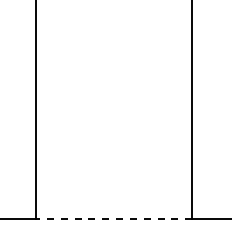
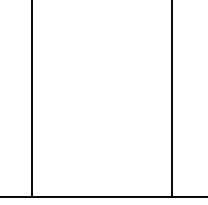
line: (113, 219) -> (101, 197), dashed -> solid

